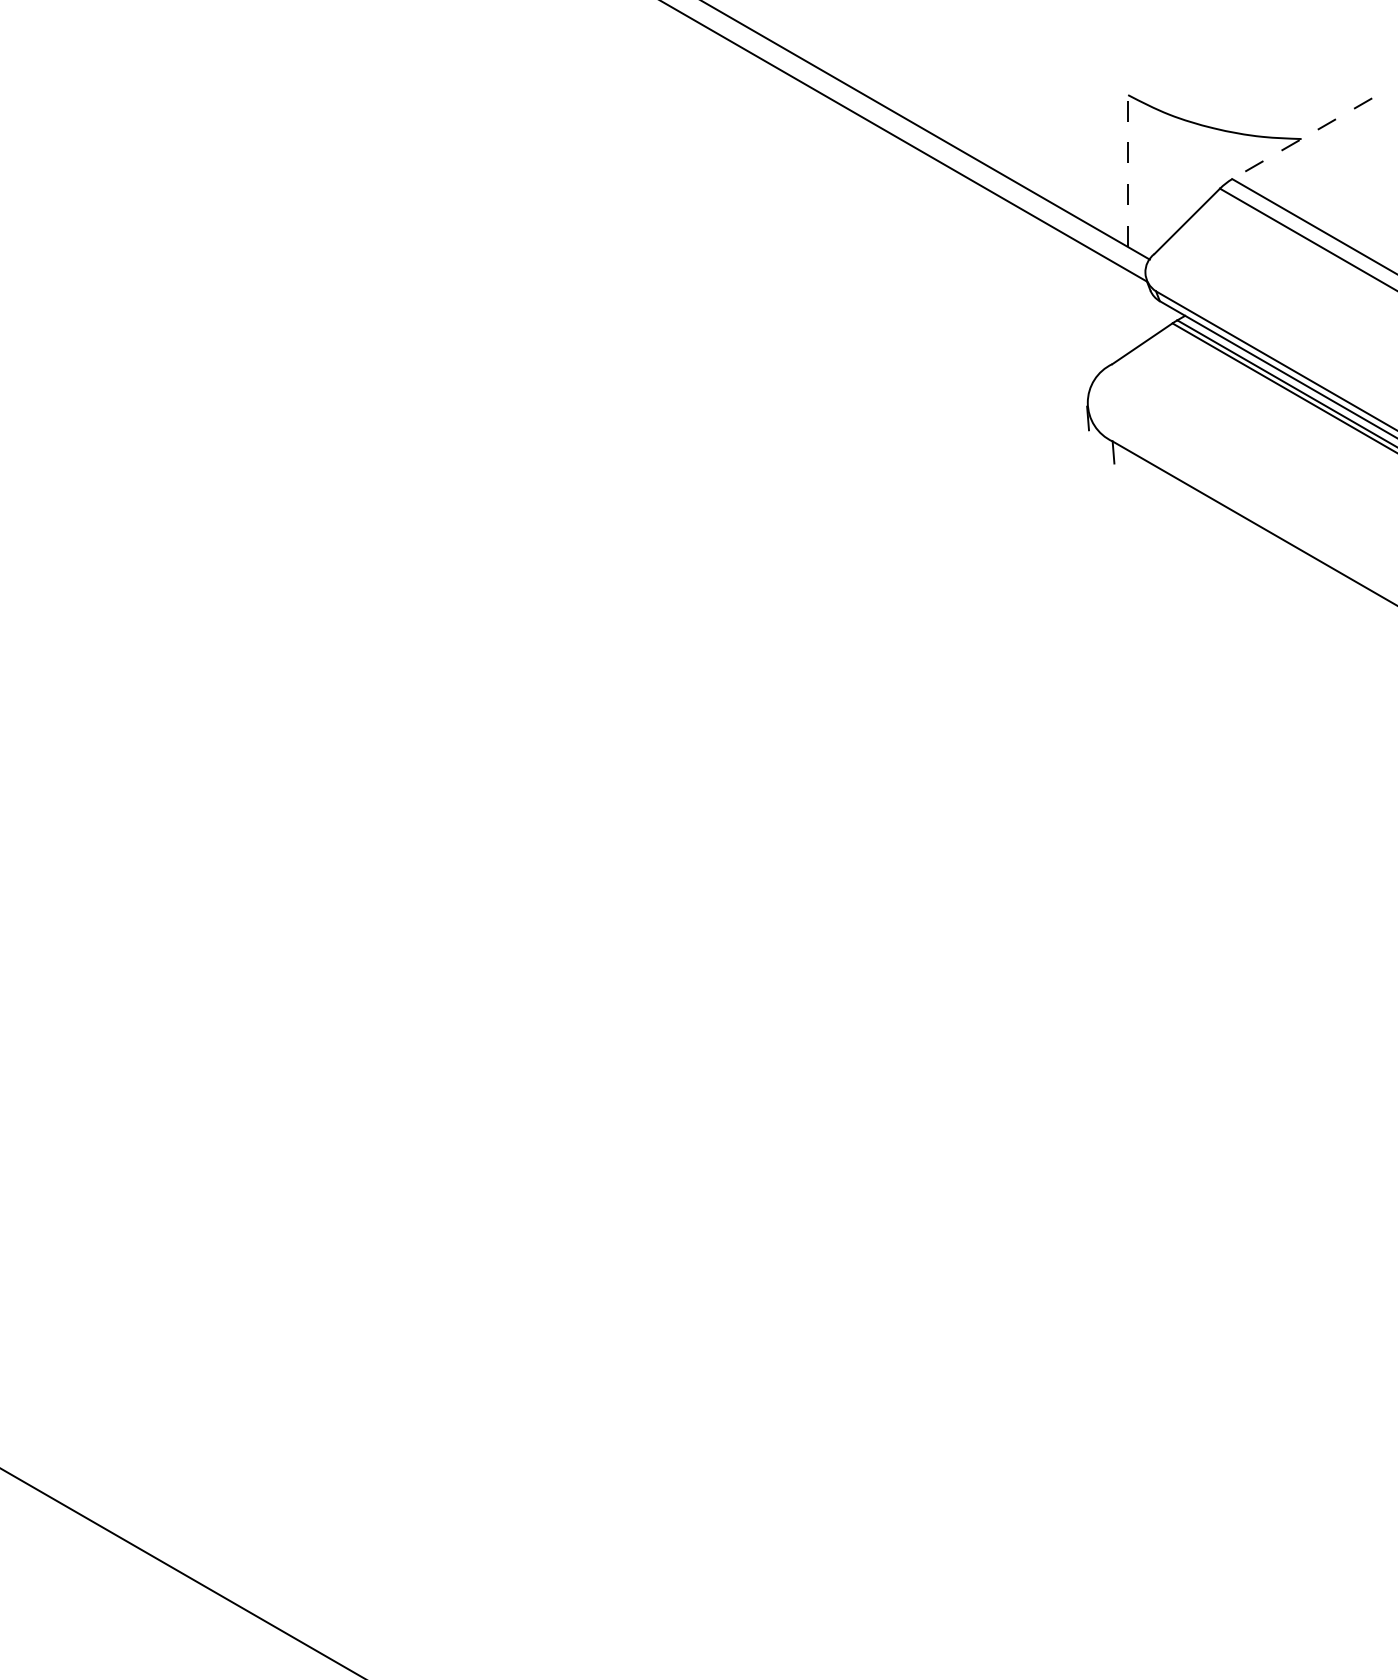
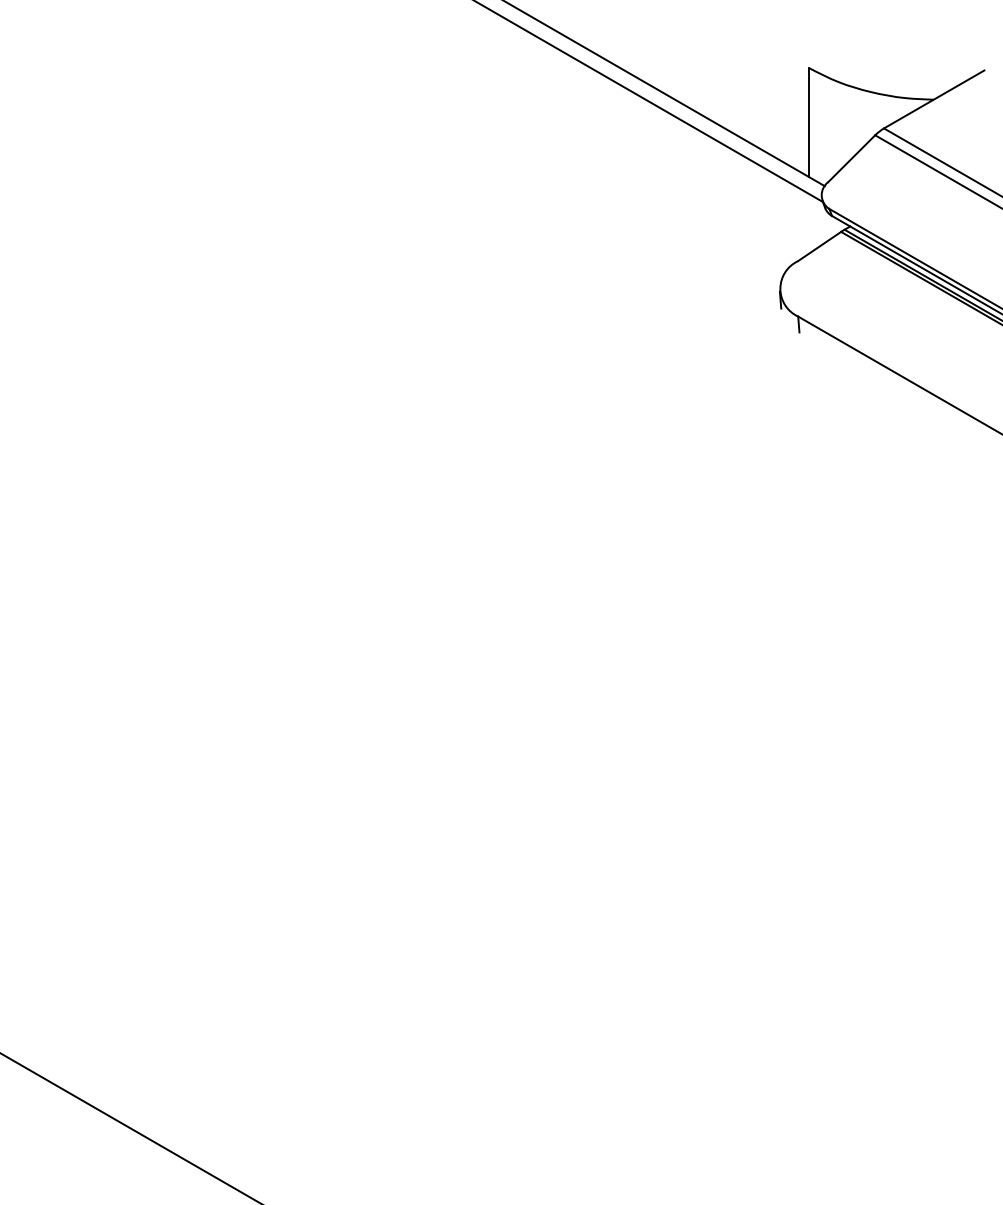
line: (1302, 138) -> (934, 99), dashed -> solid
line: (1128, 171) -> (809, 122), dashed -> solid

